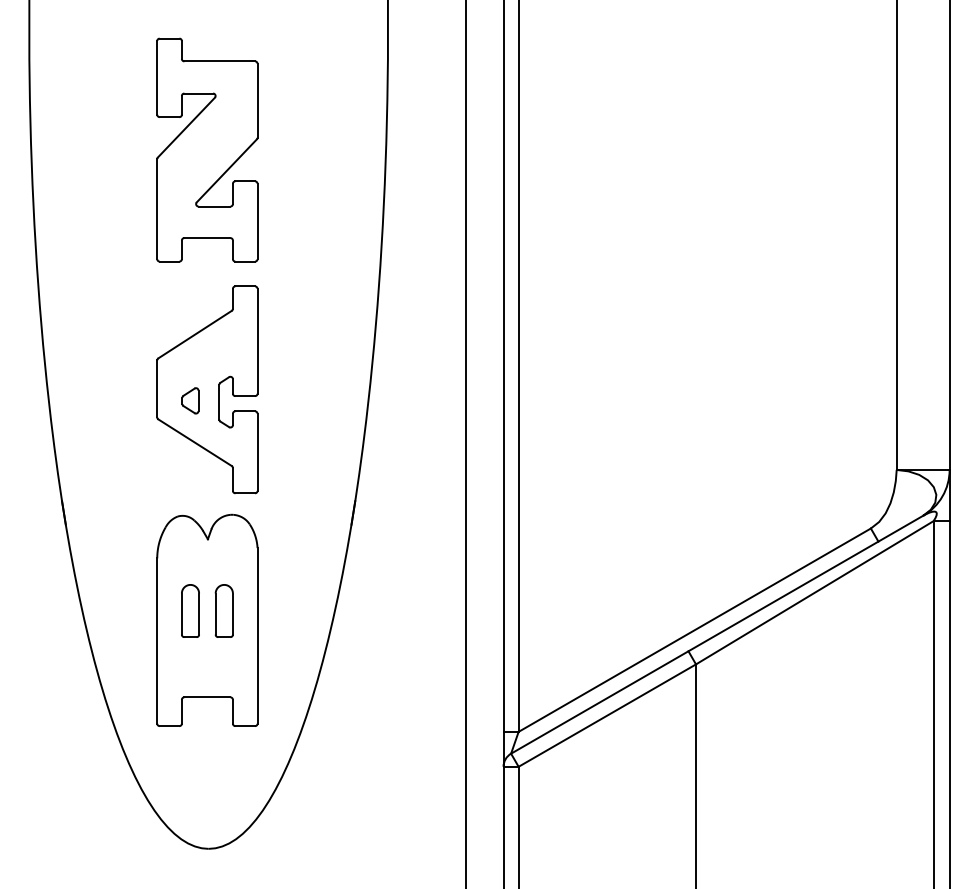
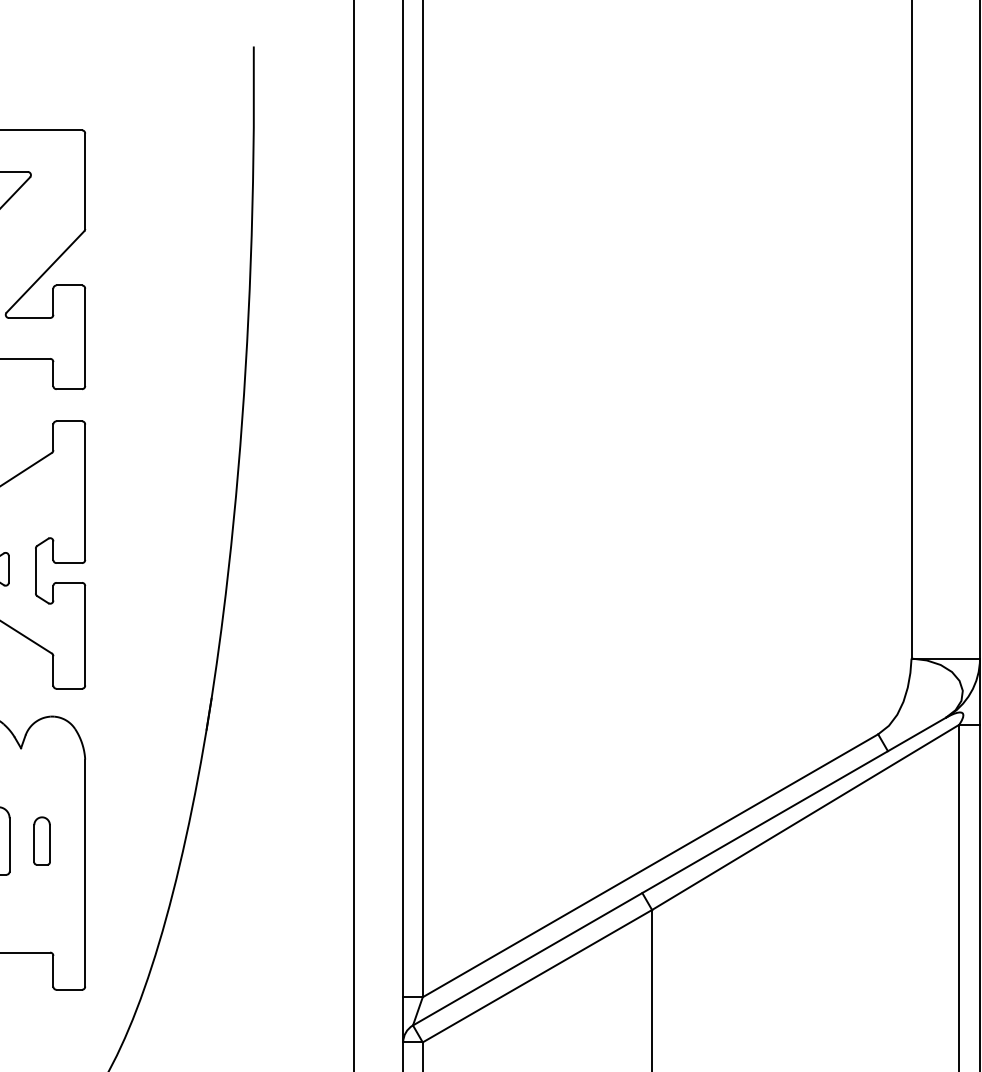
part: (223, 610) -> (41, 840), size x0.7

